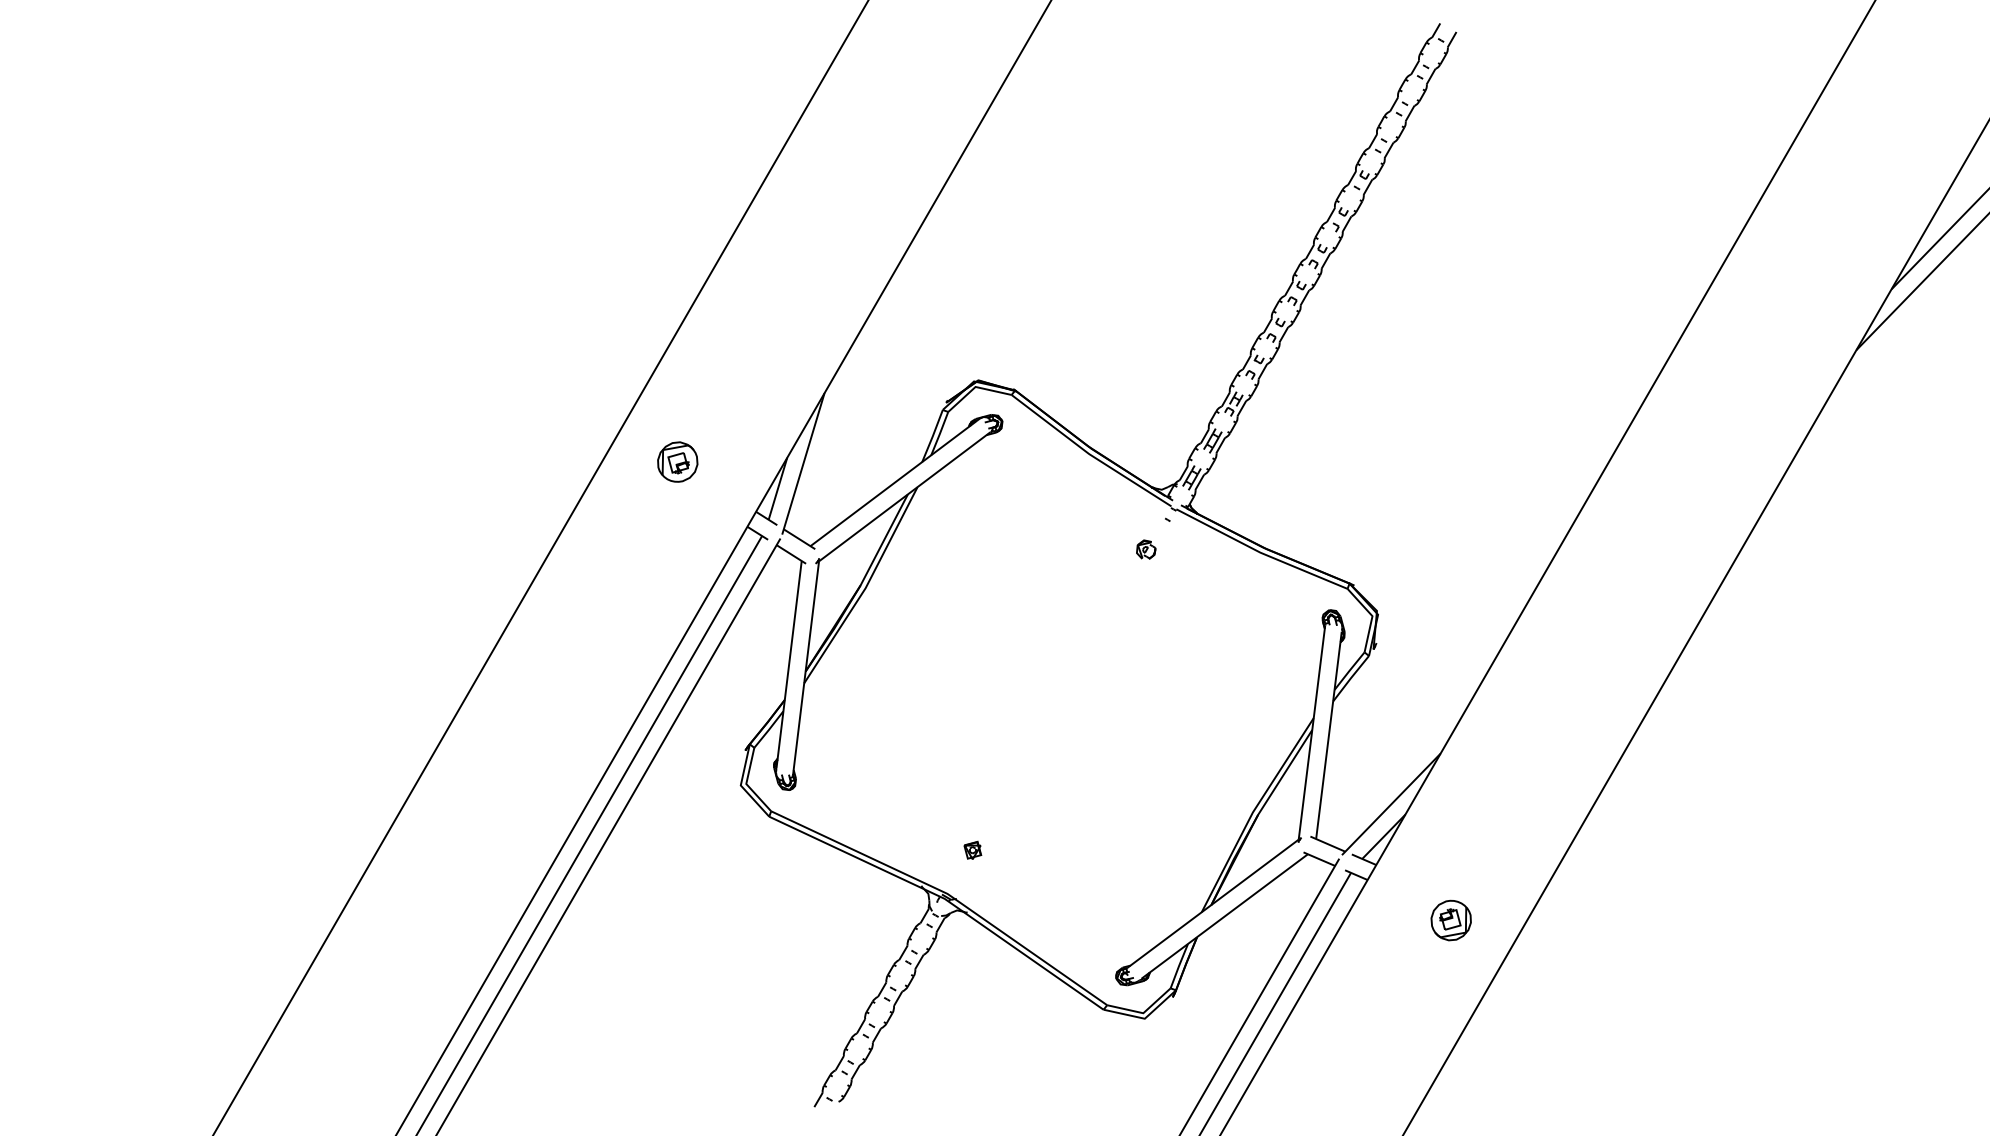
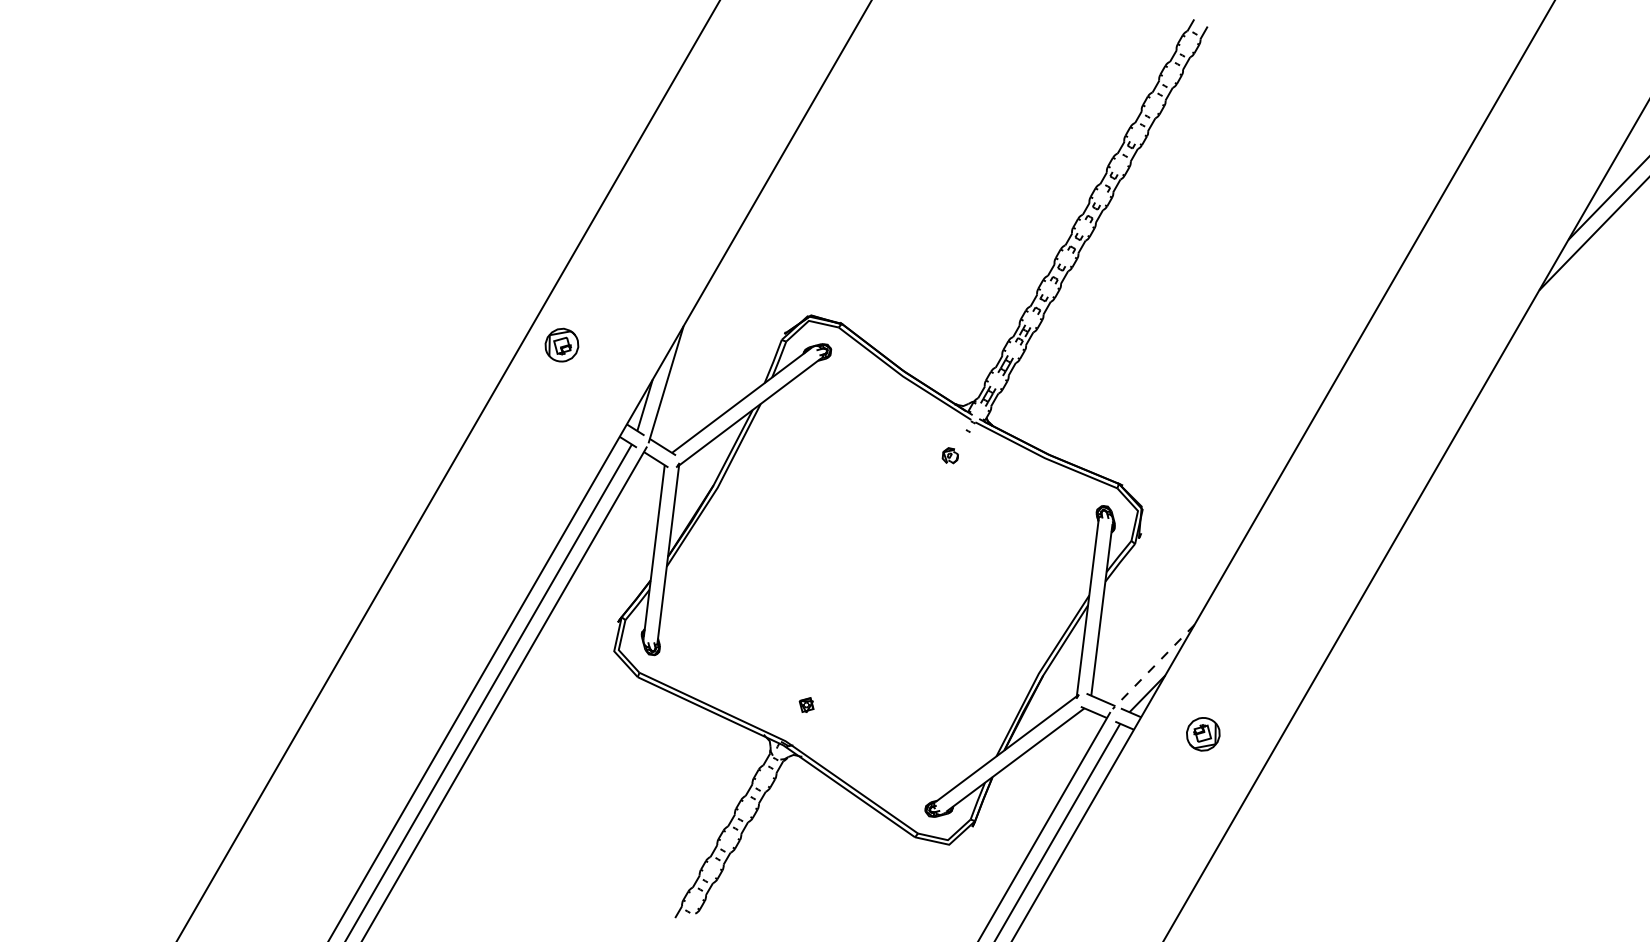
part: (677, 461) -> (561, 344), moved
line: (1391, 803) -> (1153, 666), solid -> dashed
part: (1451, 920) -> (1203, 734), moved

